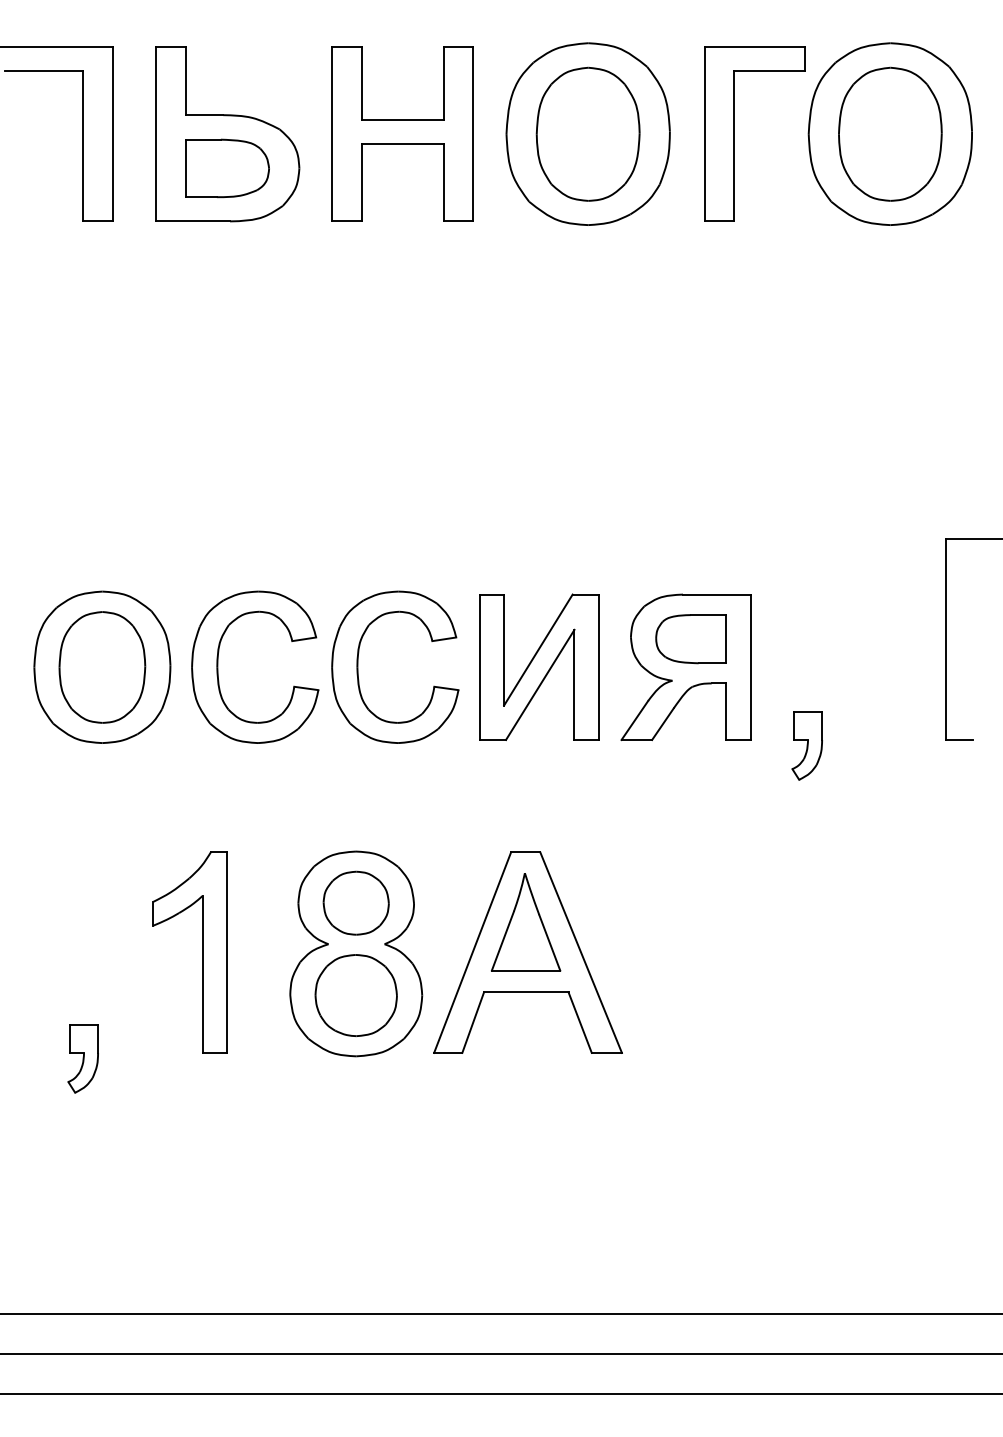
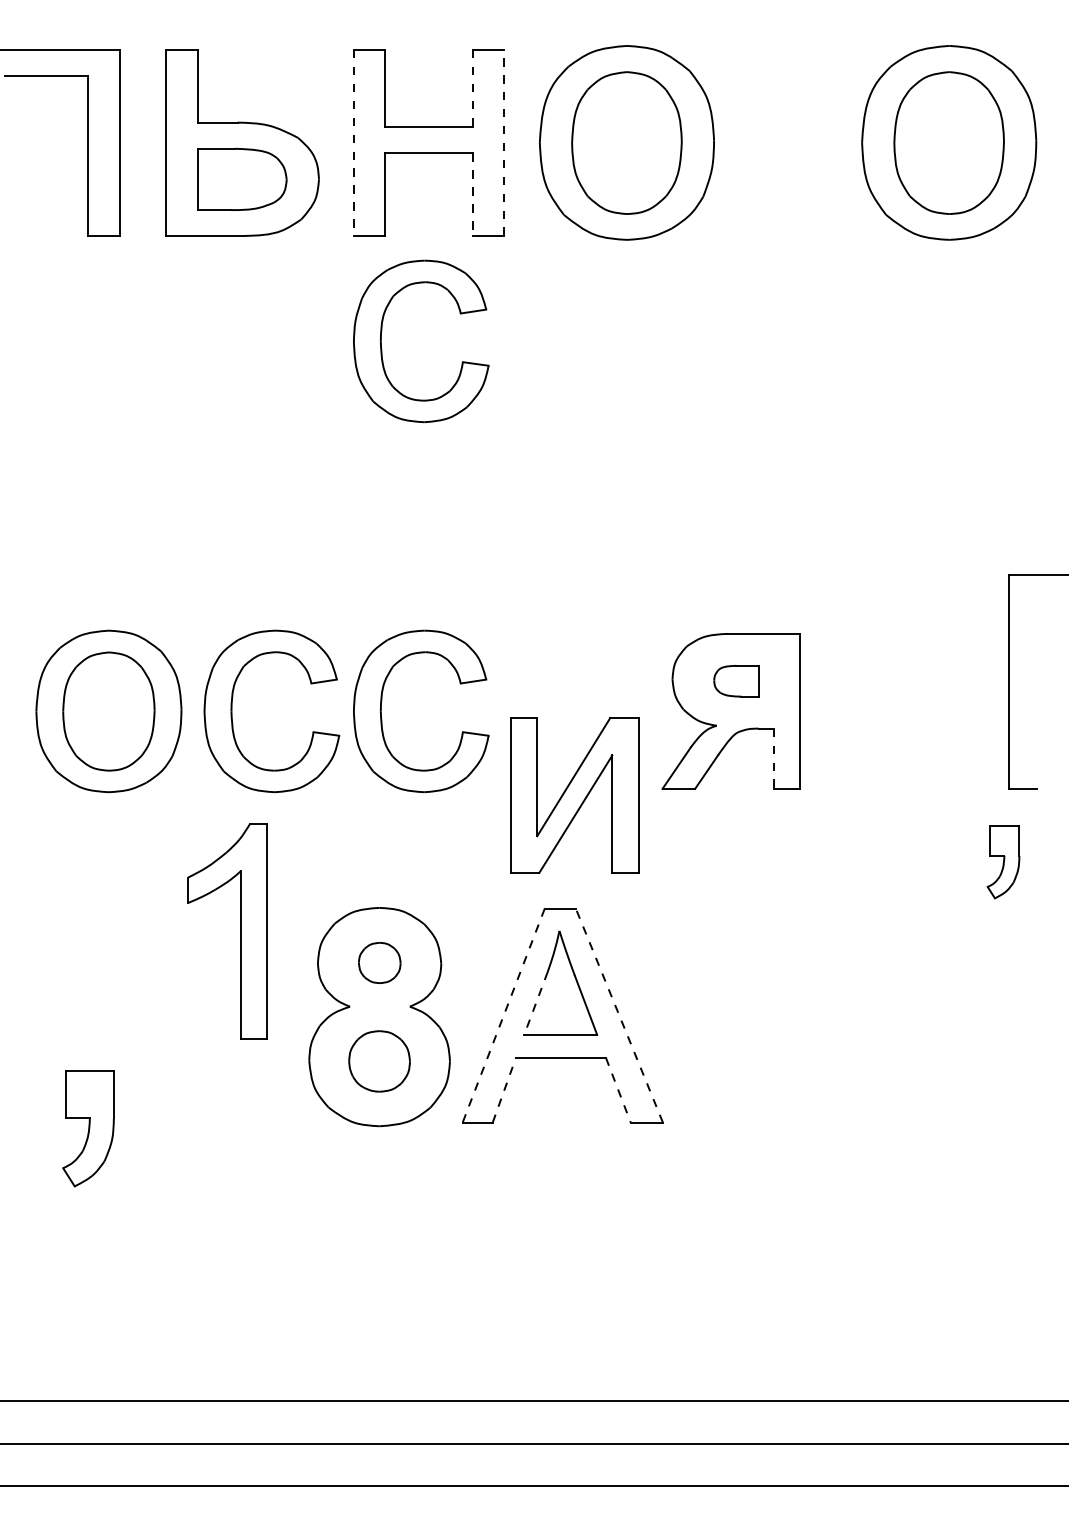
line: (443, 83) -> (472, 88), solid -> dashed
line: (473, 133) -> (504, 142), solid -> dashed
part: (735, 133) -> (783, 142), removed
line: (331, 134) -> (353, 143), solid -> dashed
line: (443, 183) -> (472, 195), solid -> dashed
part: (358, 326) -> (382, 348), added
part: (690, 638) -> (736, 680), size x0.6
part: (539, 666) -> (574, 794), moved
line: (725, 712) -> (773, 759), solid -> dashed
part: (807, 746) -> (1003, 862), moved
part: (356, 902) -> (379, 962), size x0.6
line: (502, 941) -> (535, 1003), solid -> dashed
part: (202, 952) -> (240, 931), moved
line: (472, 952) -> (503, 1015), solid -> dashed
line: (581, 952) -> (619, 1015), solid -> dashed
part: (356, 995) -> (379, 1061), size x0.7
line: (473, 1021) -> (504, 1089), solid -> dashed
line: (580, 1022) -> (618, 1090), solid -> dashed
part: (83, 1059) -> (88, 1129), size x1.6

